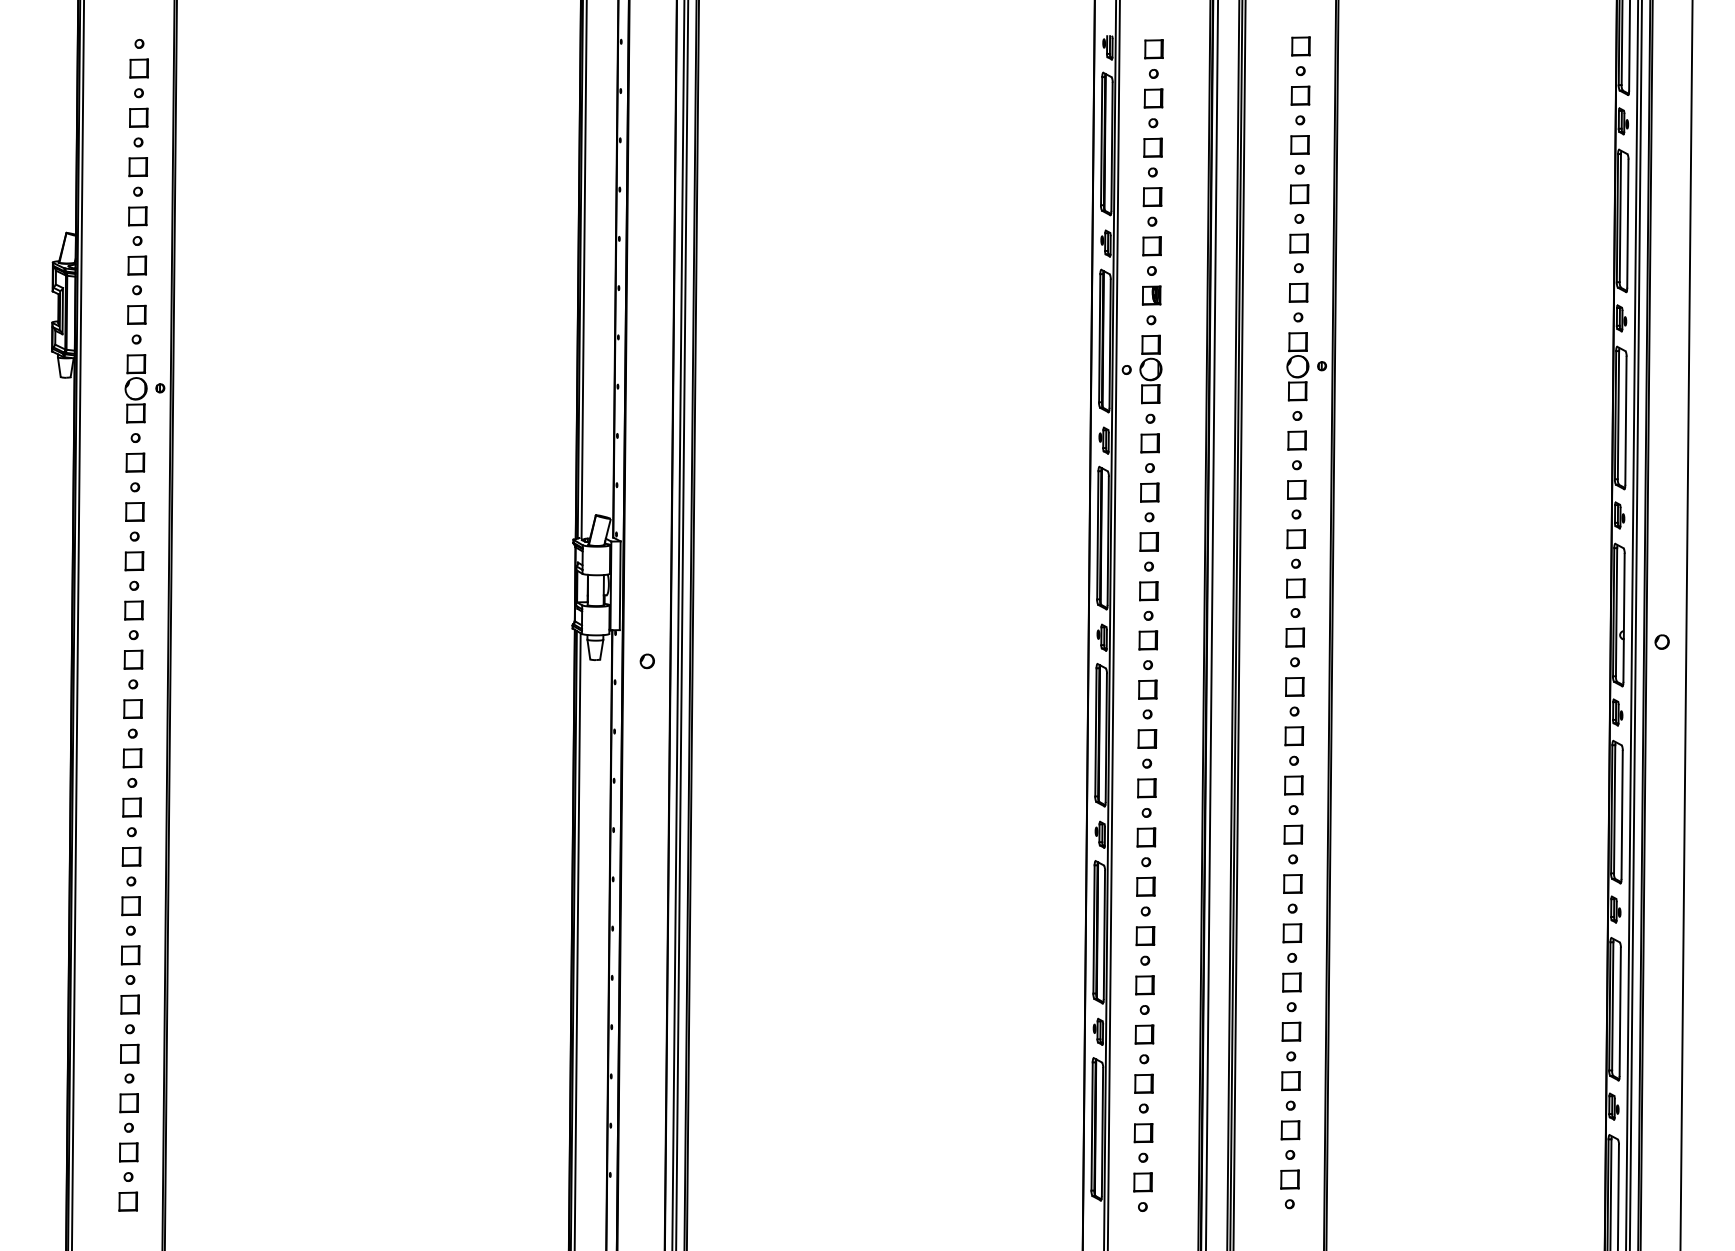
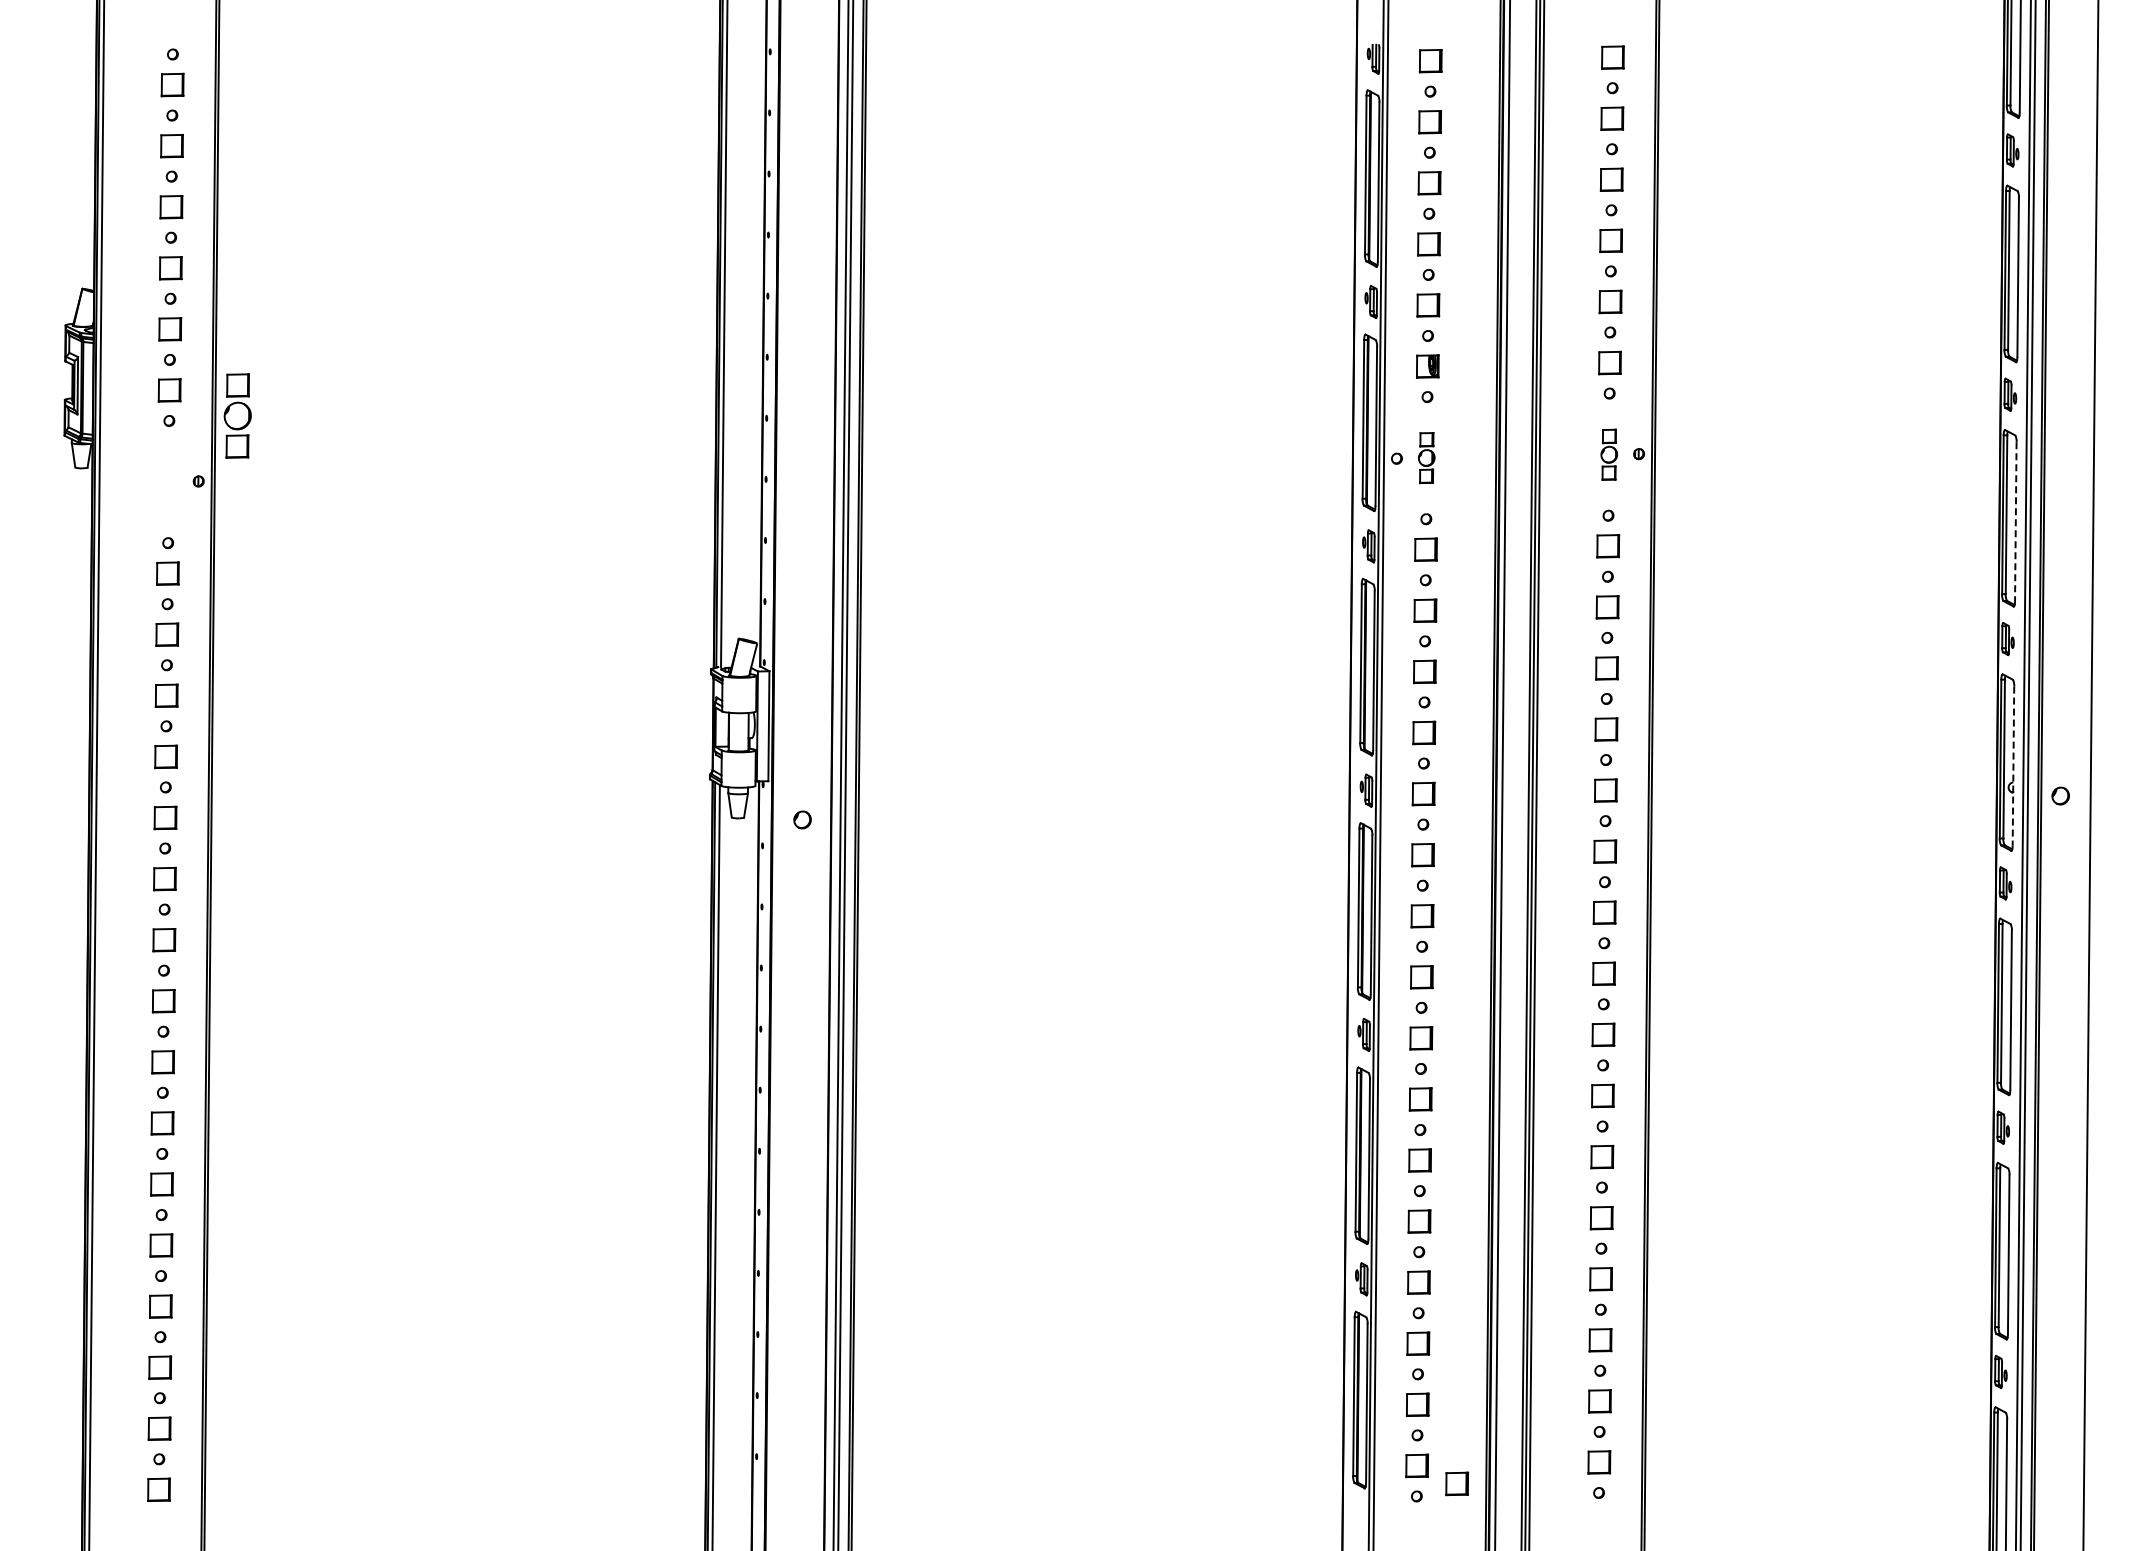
part: (1298, 366) -> (1609, 454), size x0.6
part: (1150, 369) -> (1426, 457), size x0.6
part: (135, 388) -> (237, 415), moved
line: (1625, 421) -> (2015, 522), solid -> dashed
line: (1624, 618) -> (2013, 766), solid -> dashed
part: (1174, 1196) -> (1456, 1483), added

